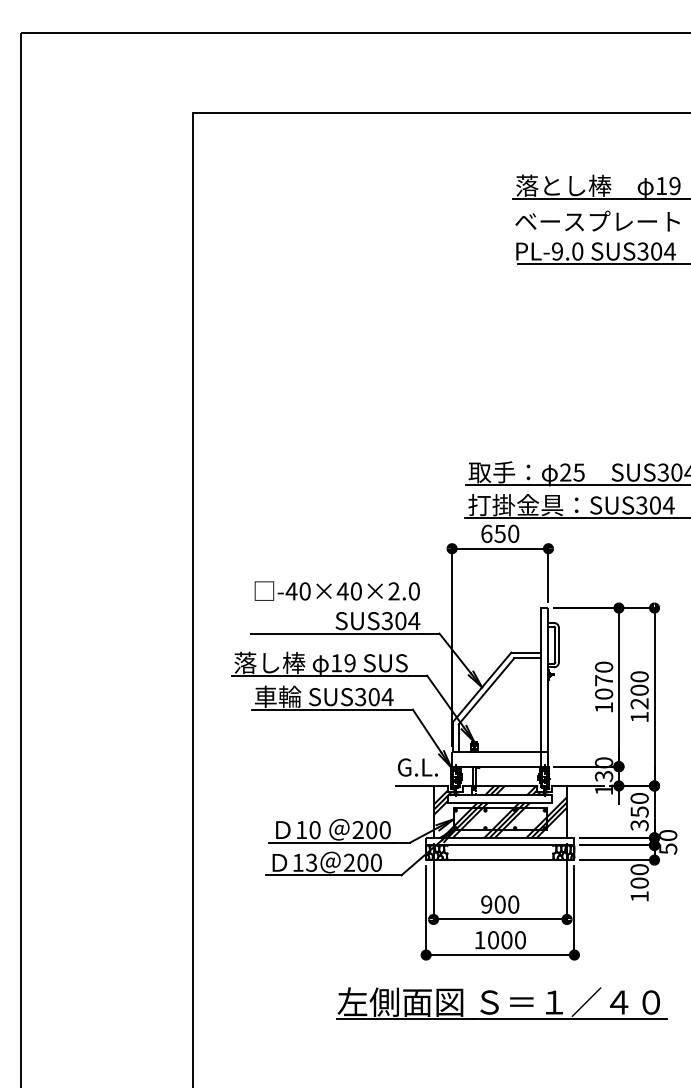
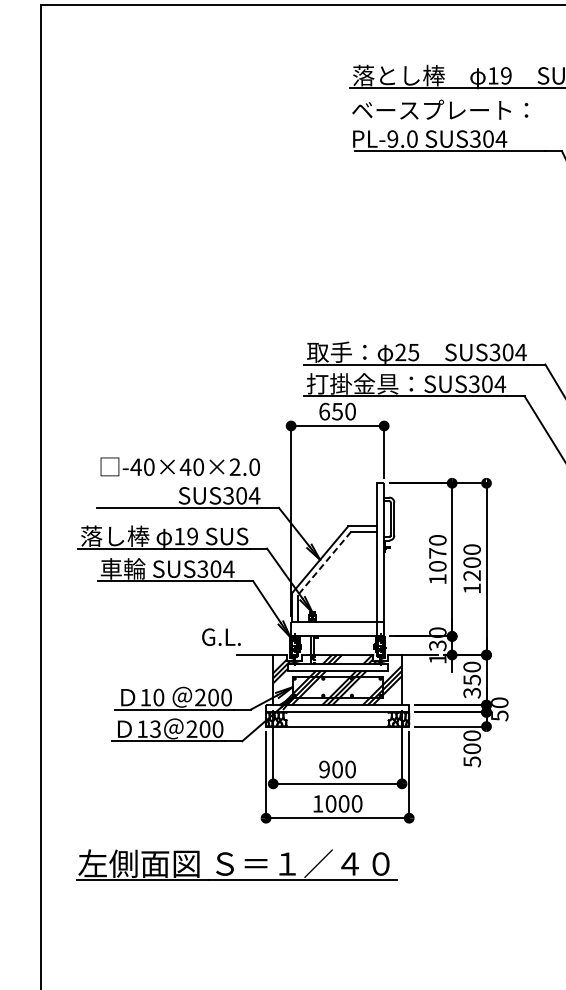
line: (486, 691) -> (324, 563), solid -> dashed
text: (417, 767) -> (221, 637), moved
text: (639, 896) -> (472, 761), 100 -> 500
part: (501, 1003) -> (236, 864), moved

